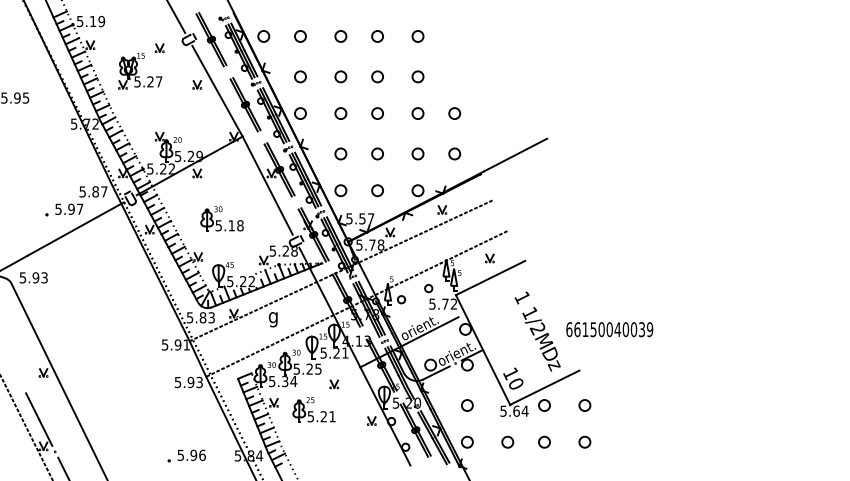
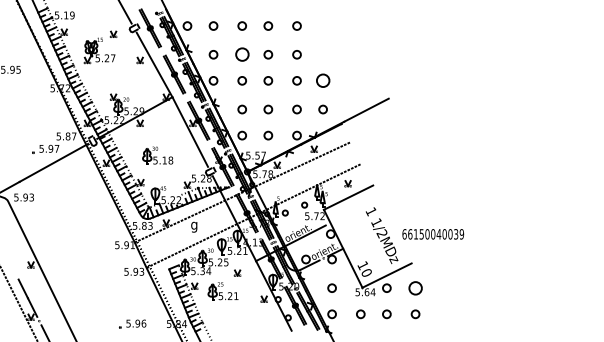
circle: (339, 76) -> (241, 54), size x1.6
circle: (453, 113) -> (322, 80), size x1.6
circle: (584, 404) -> (415, 287), size x1.6

